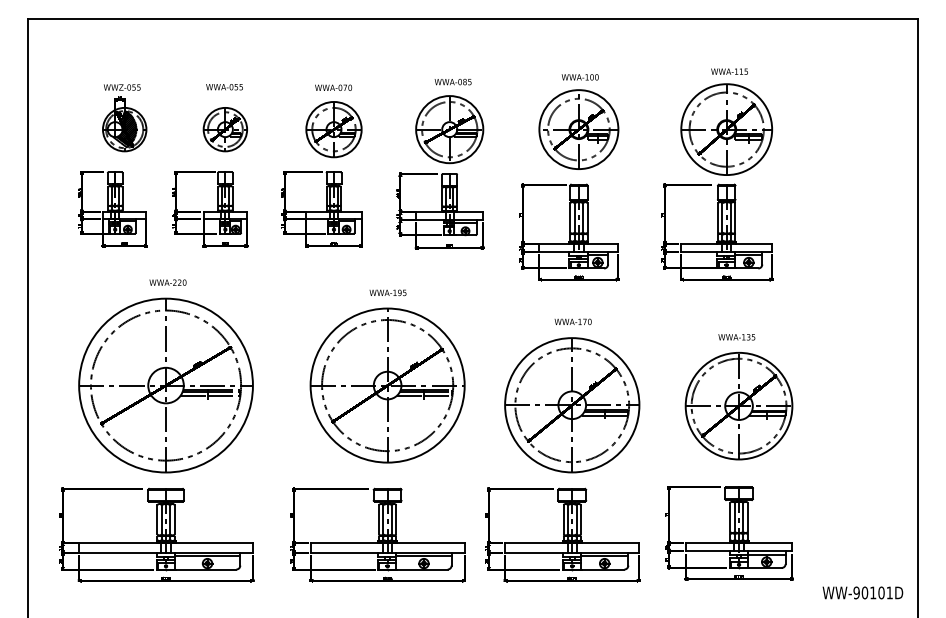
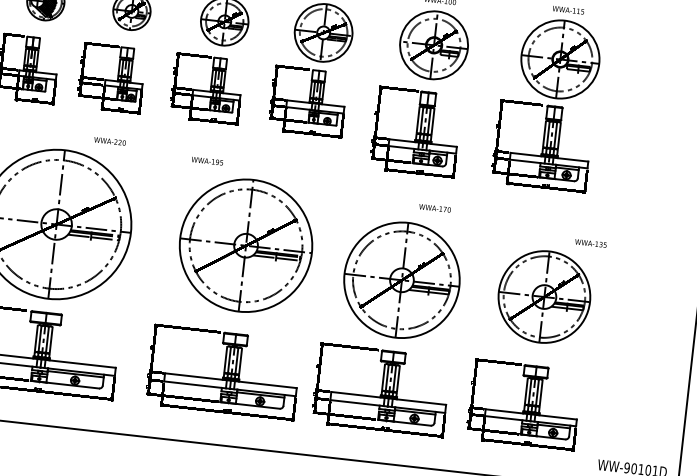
text: (167, 282) -> (109, 141), moved
text: (387, 292) -> (206, 160), moved
text: (572, 321) -> (434, 207), moved
text: (736, 337) -> (590, 243), moved

